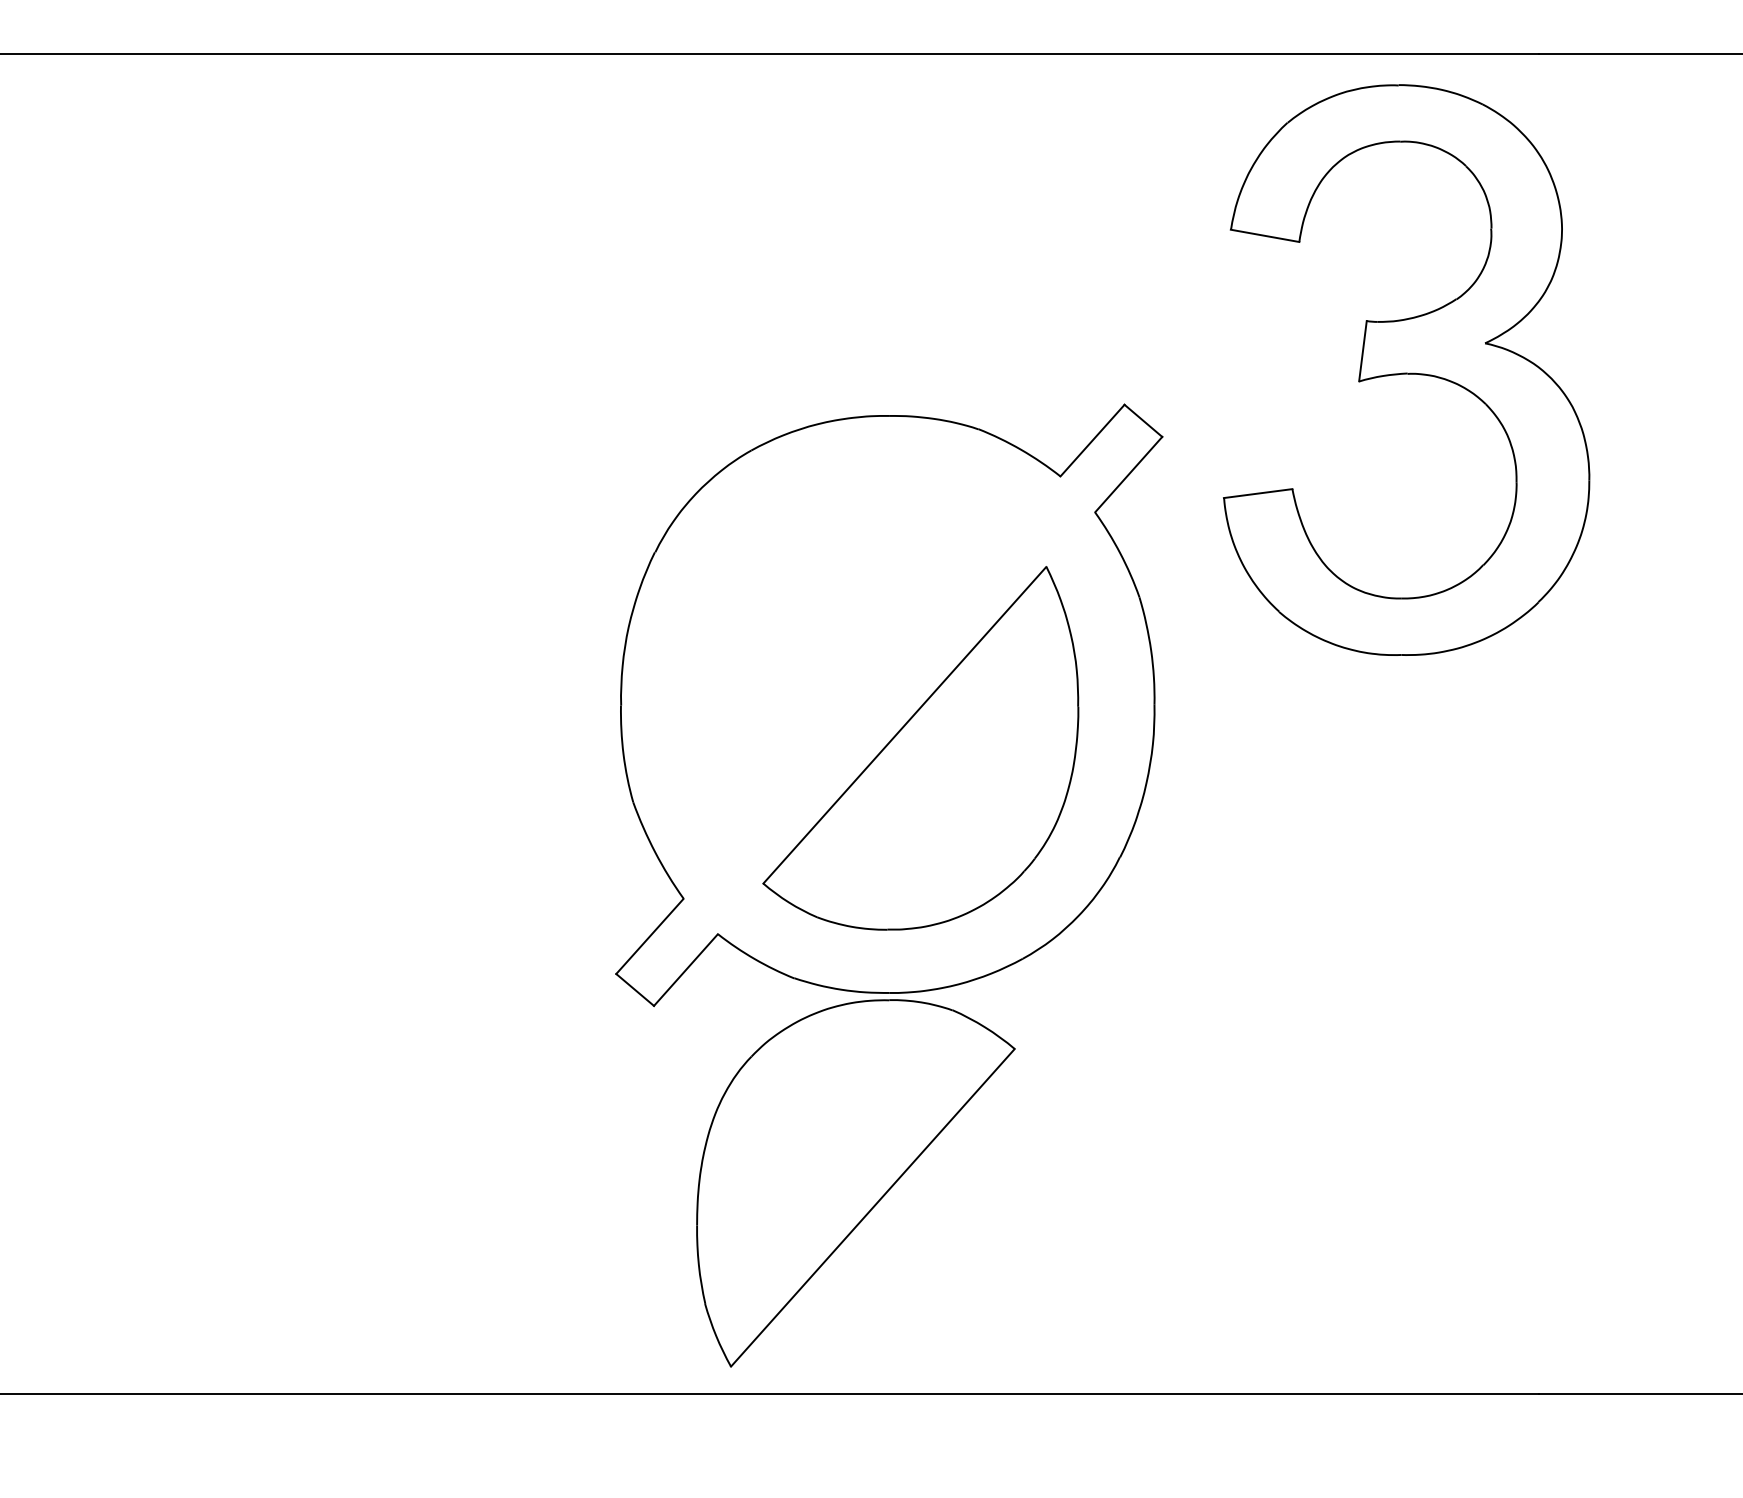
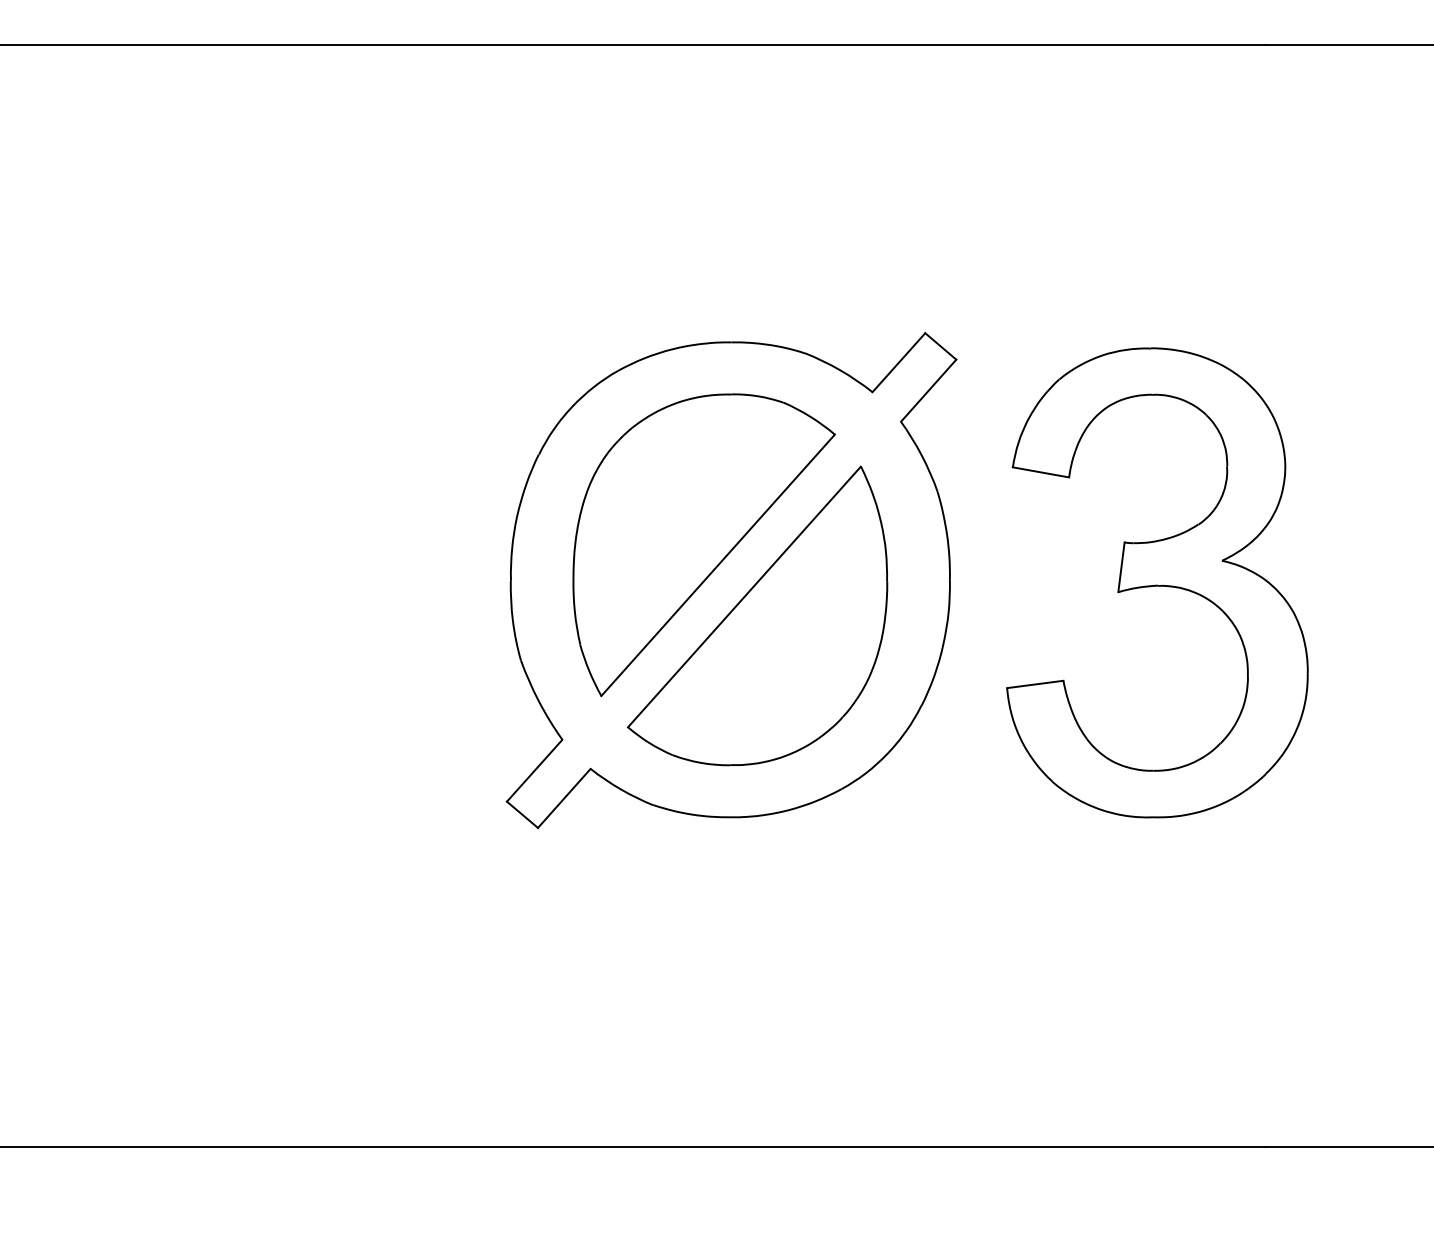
part: (1406, 369) -> (1157, 582), moved
part: (855, 1183) -> (703, 545), moved

